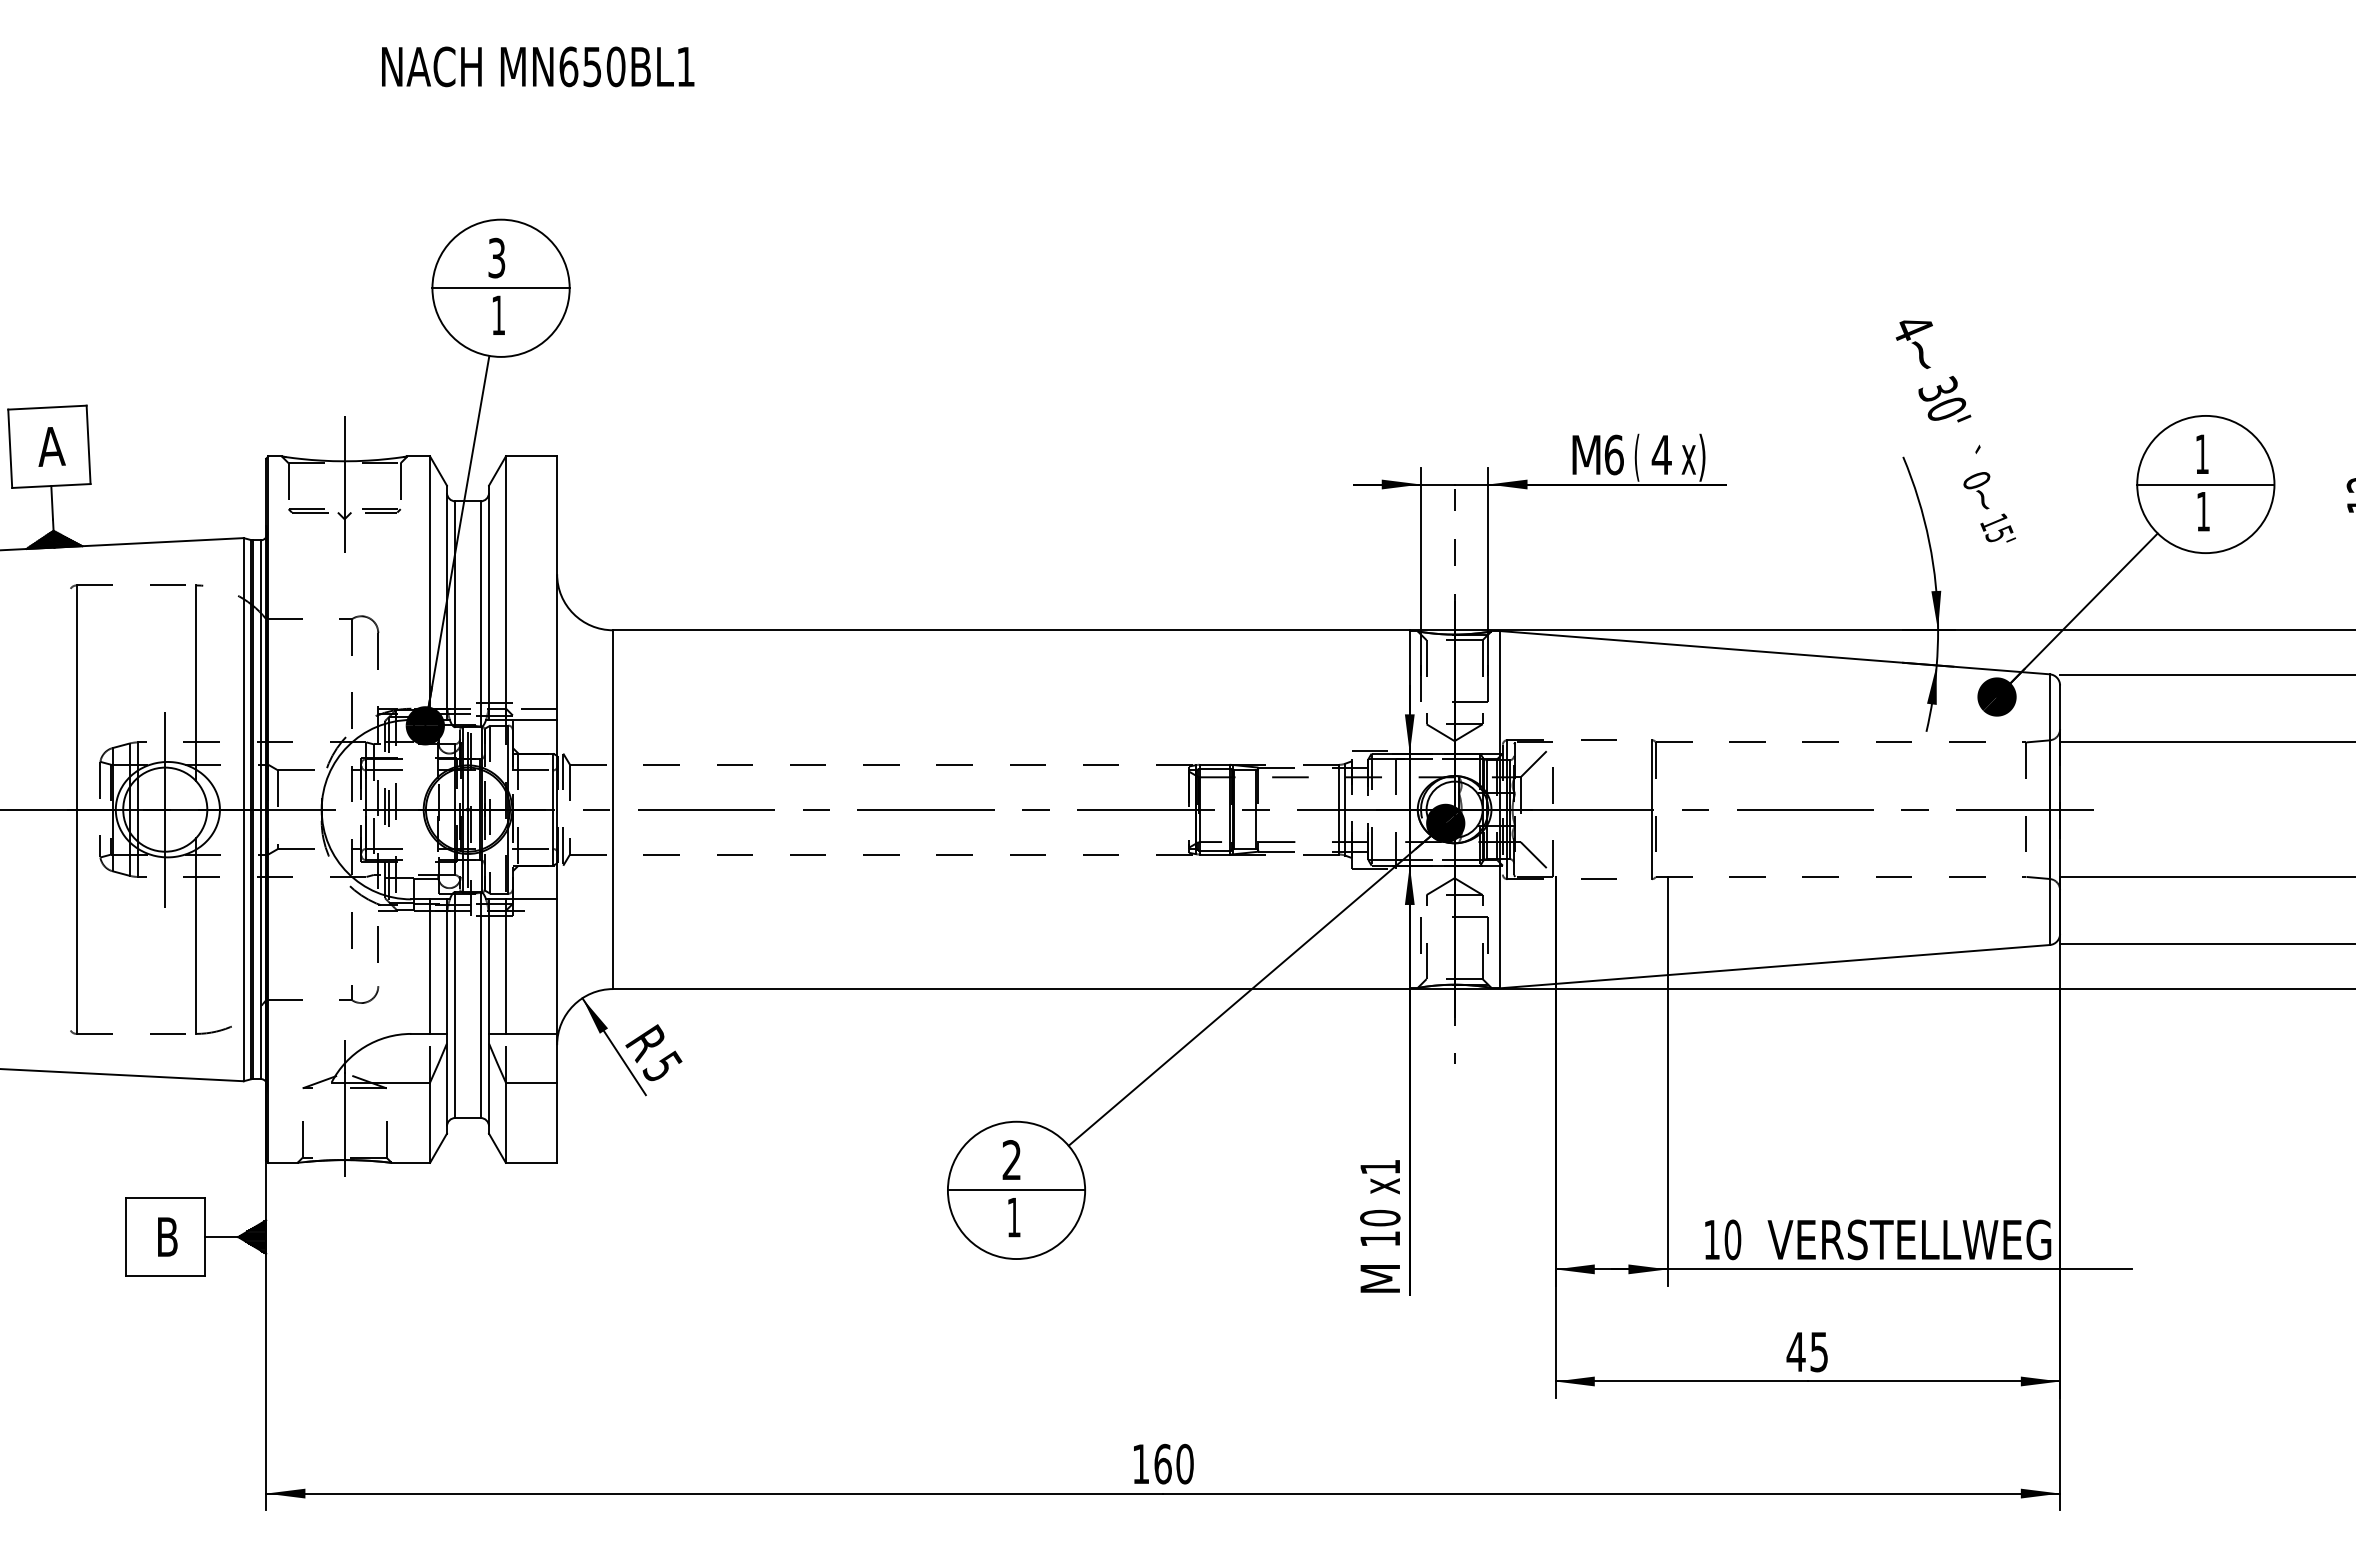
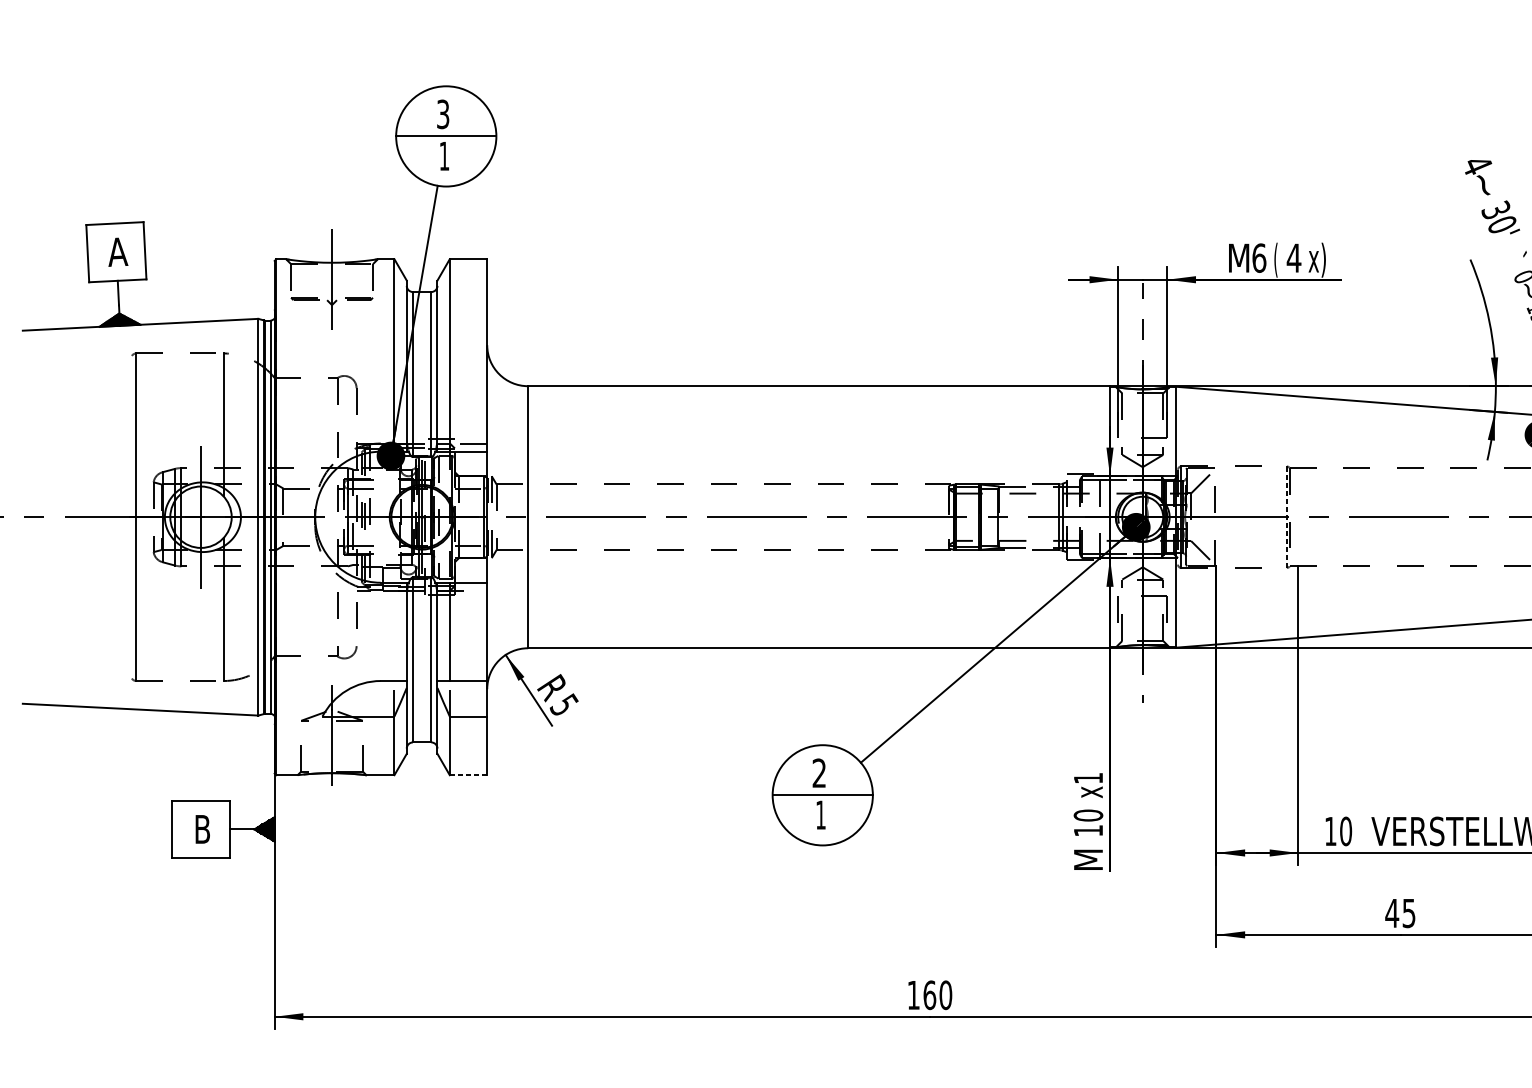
line: (1651, 809) -> (1286, 517), solid -> dashed
line: (430, 966) -> (394, 631), removed
line: (531, 1162) -> (468, 774), solid -> dashed

